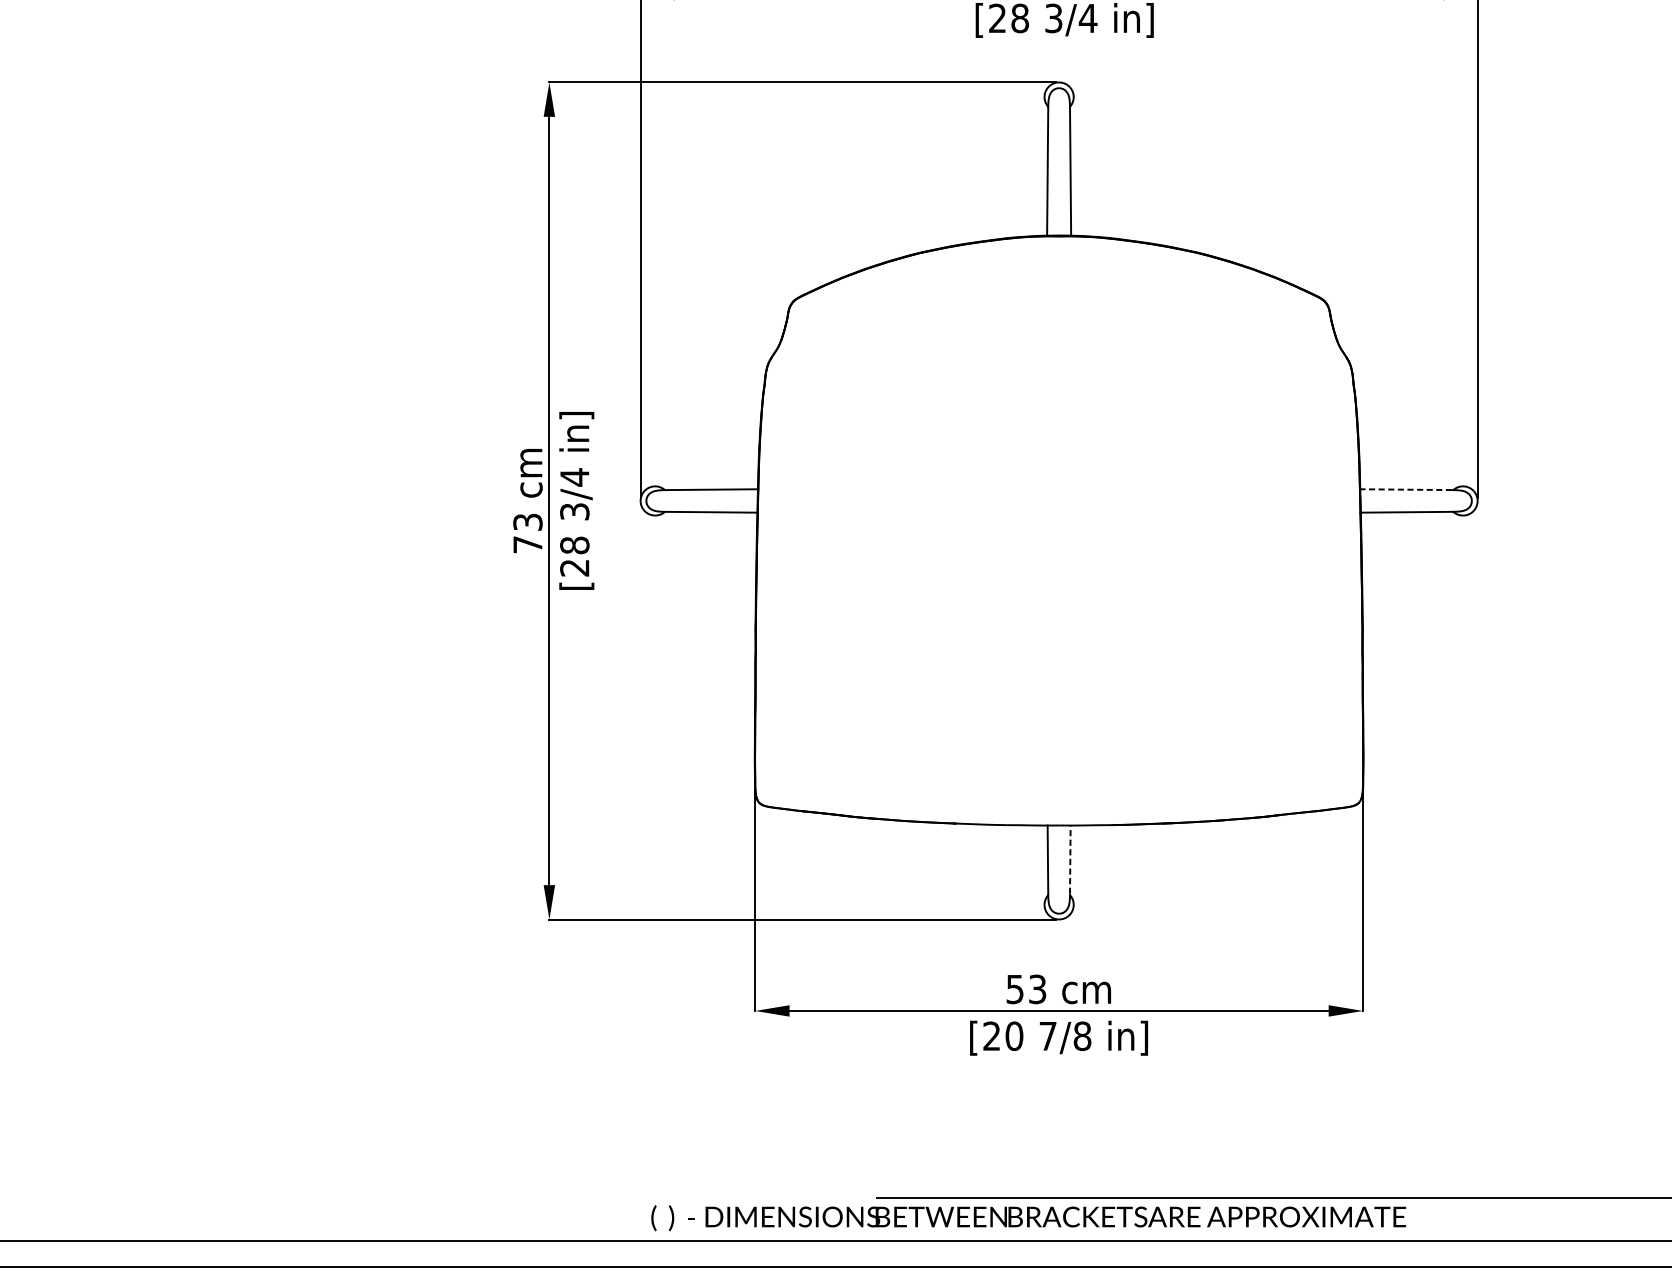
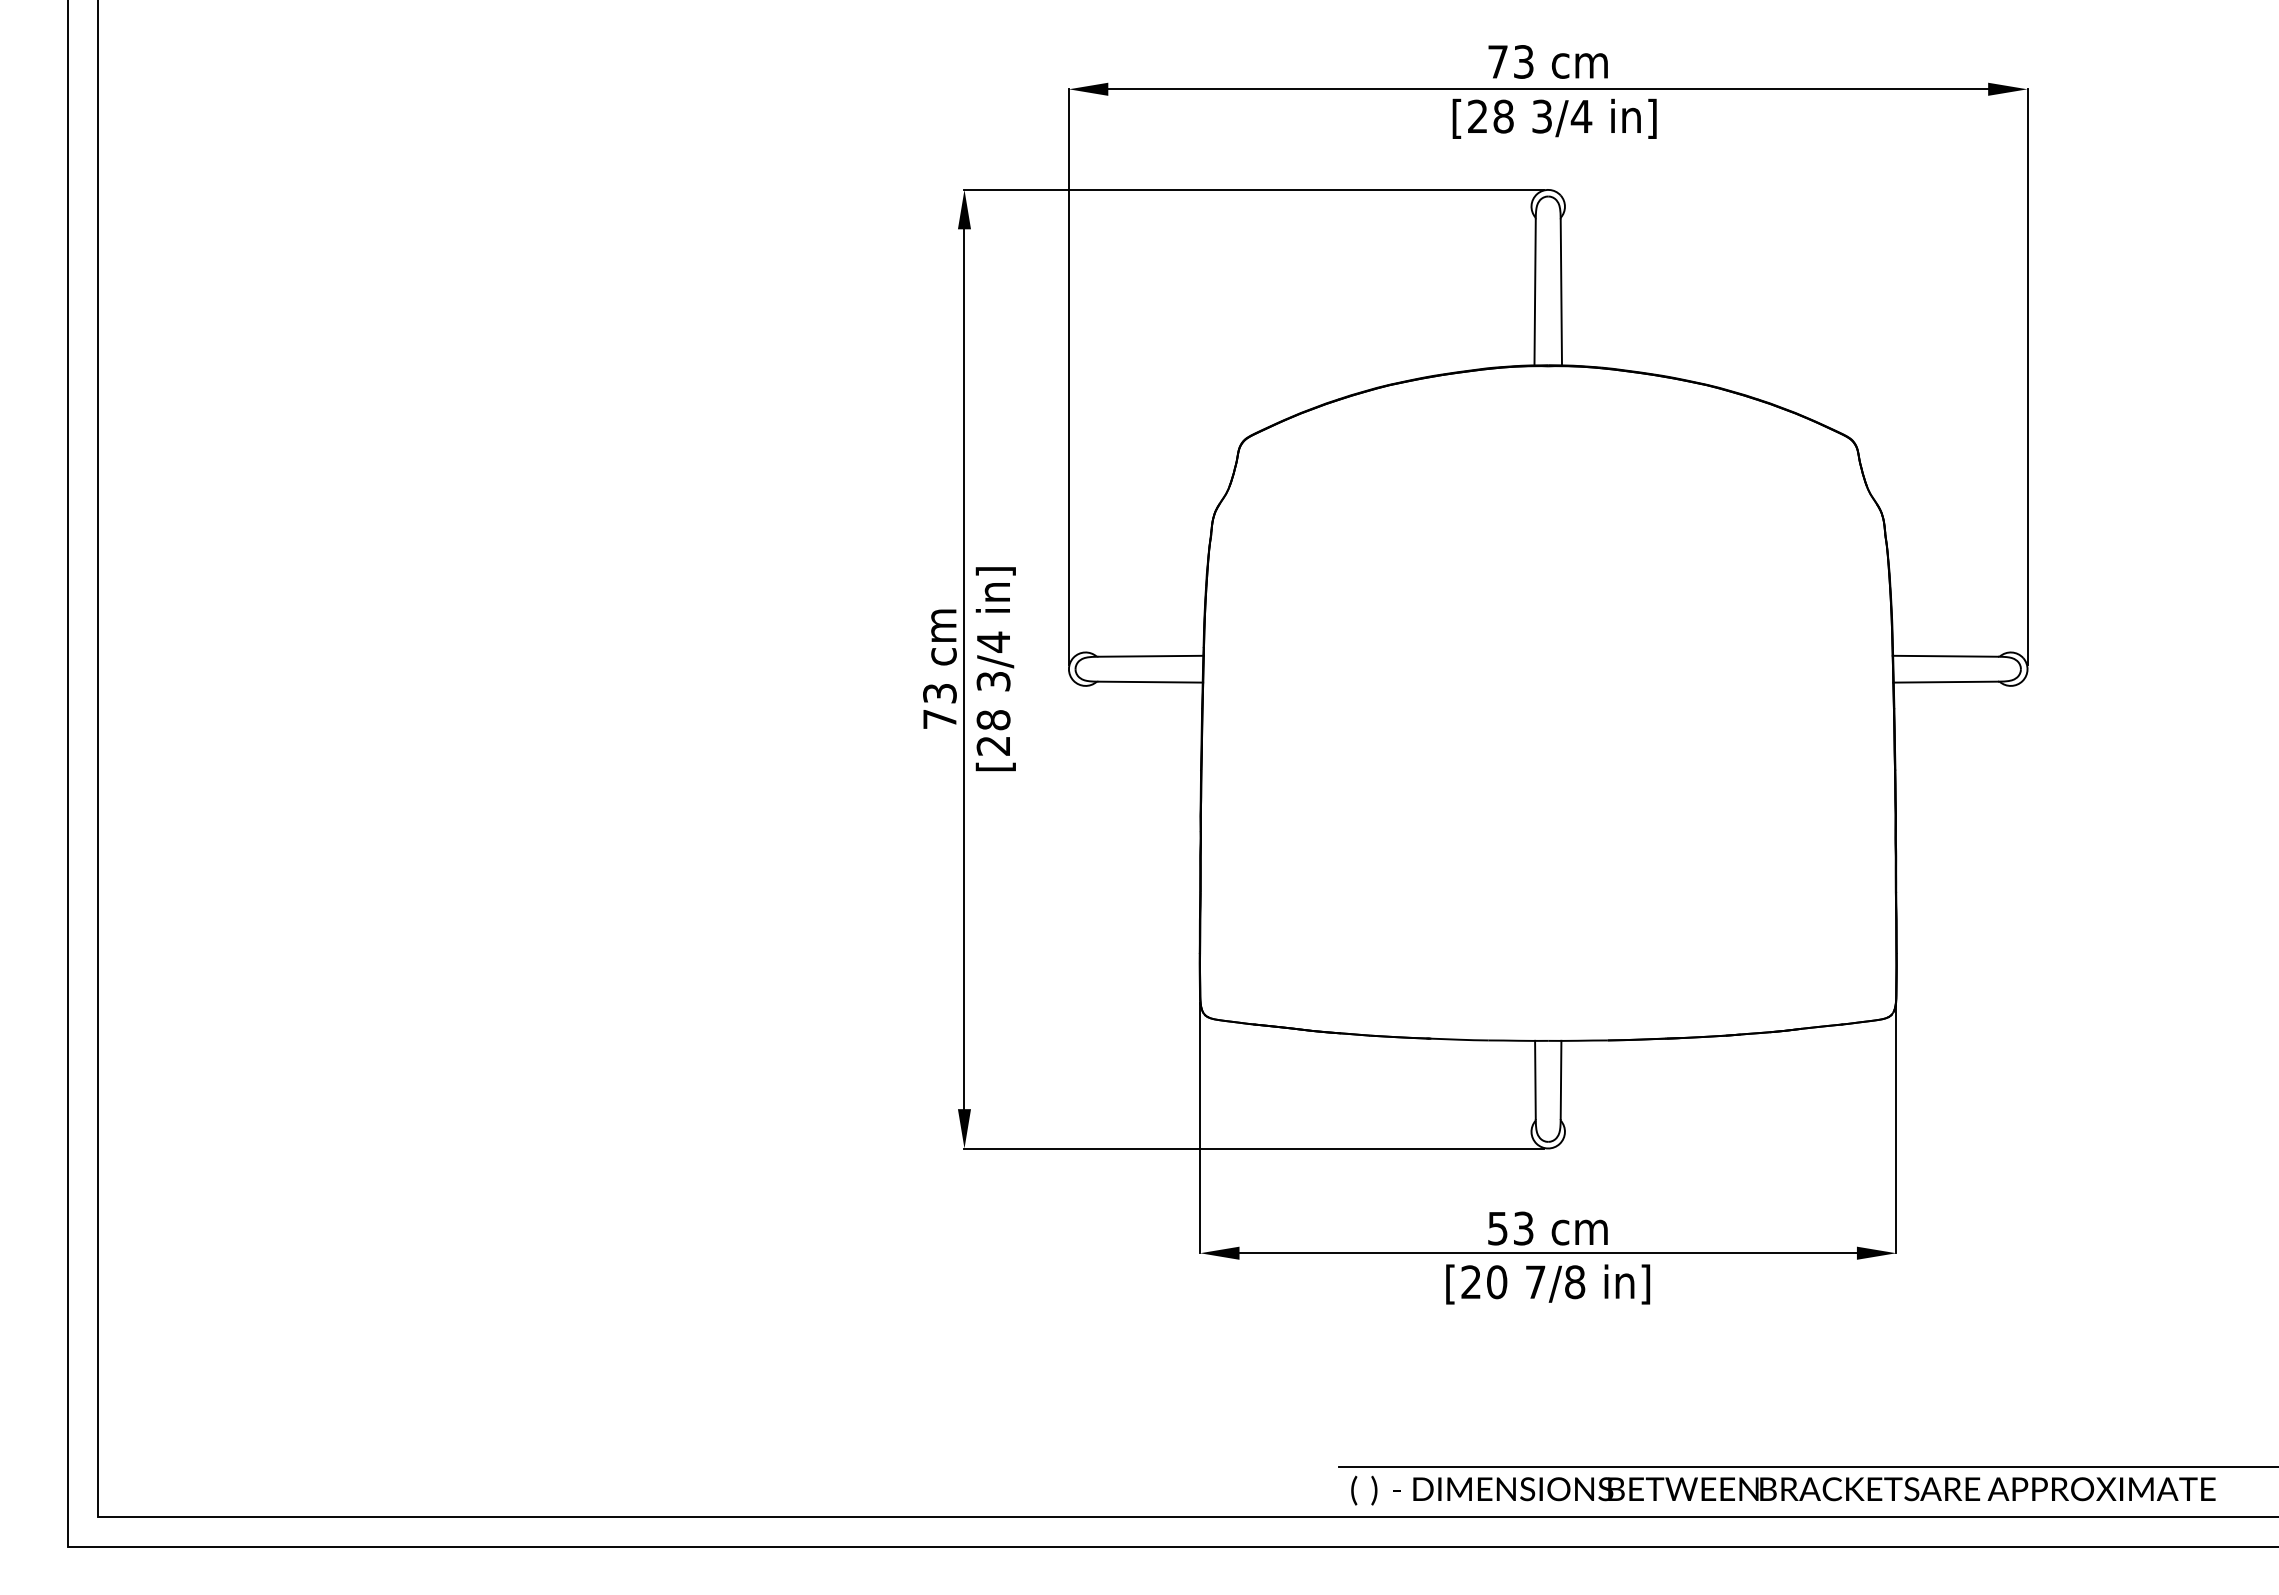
line: (1406, 489) -> (1945, 656), dashed -> solid
line: (1070, 859) -> (1561, 1079), dashed -> solid
text: (1028, 1218) -> (1783, 1490), moved

